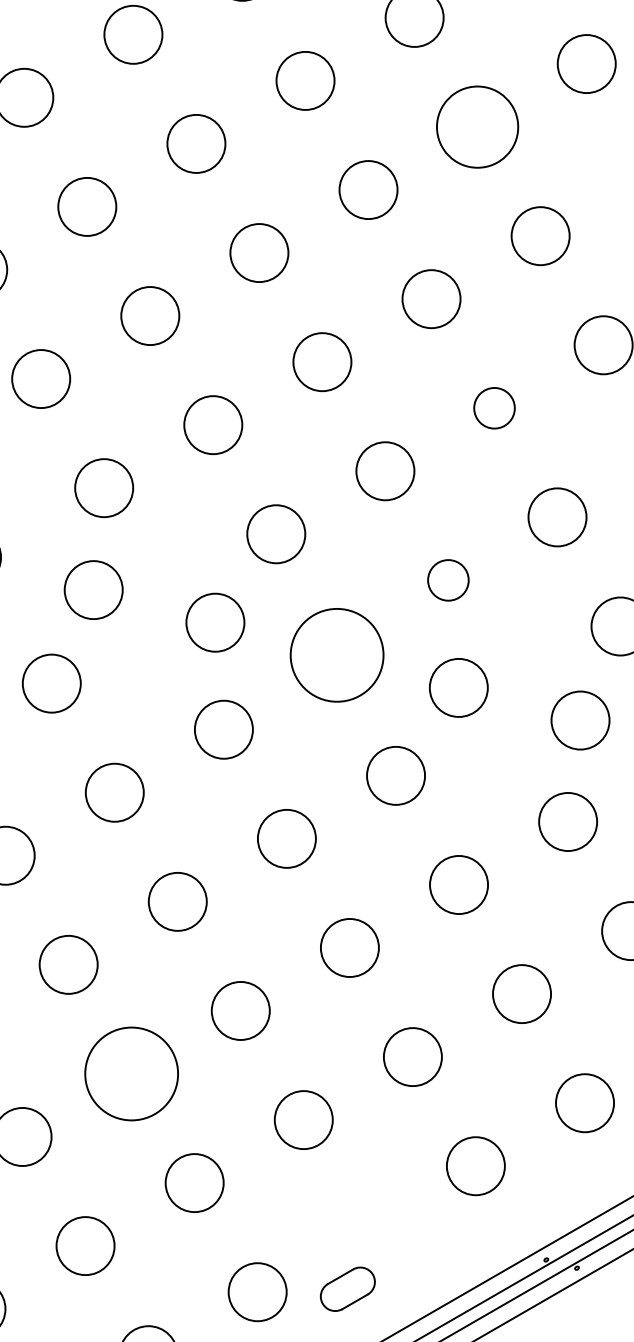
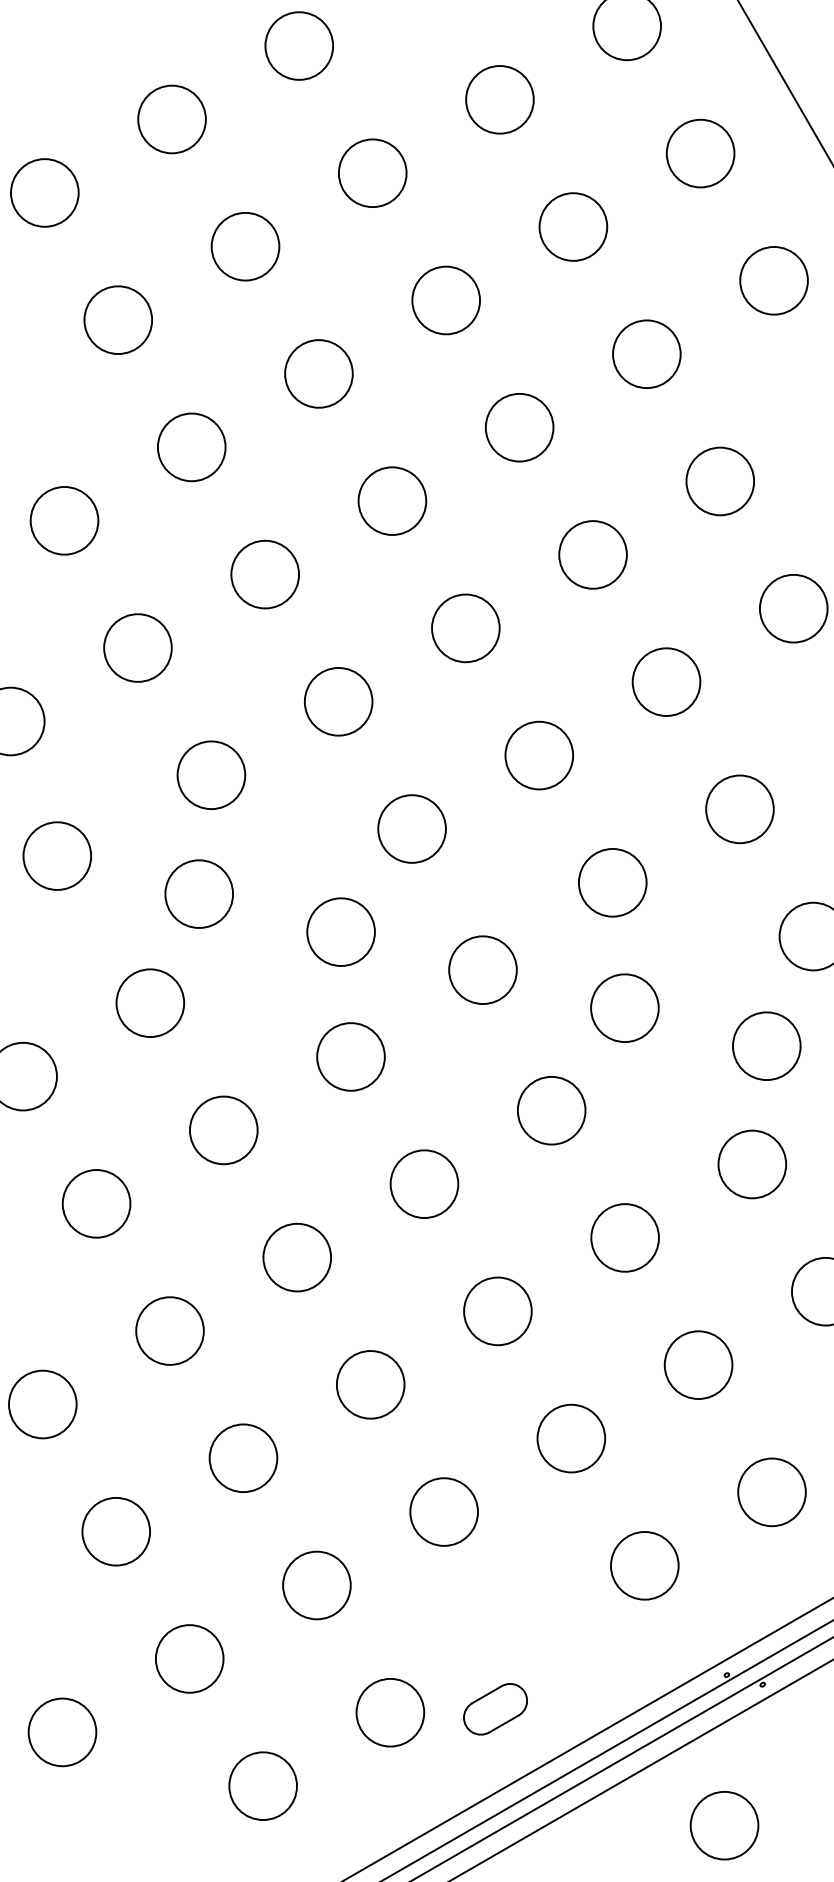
circle: (477, 126) -> (646, 353), size x0.71
circle: (494, 407) -> (666, 681), size x1.43
circle: (448, 580) -> (612, 882), size x1.43
circle: (336, 655) -> (482, 970), size x0.62
circle: (131, 1074) -> (243, 1458), size x0.62

